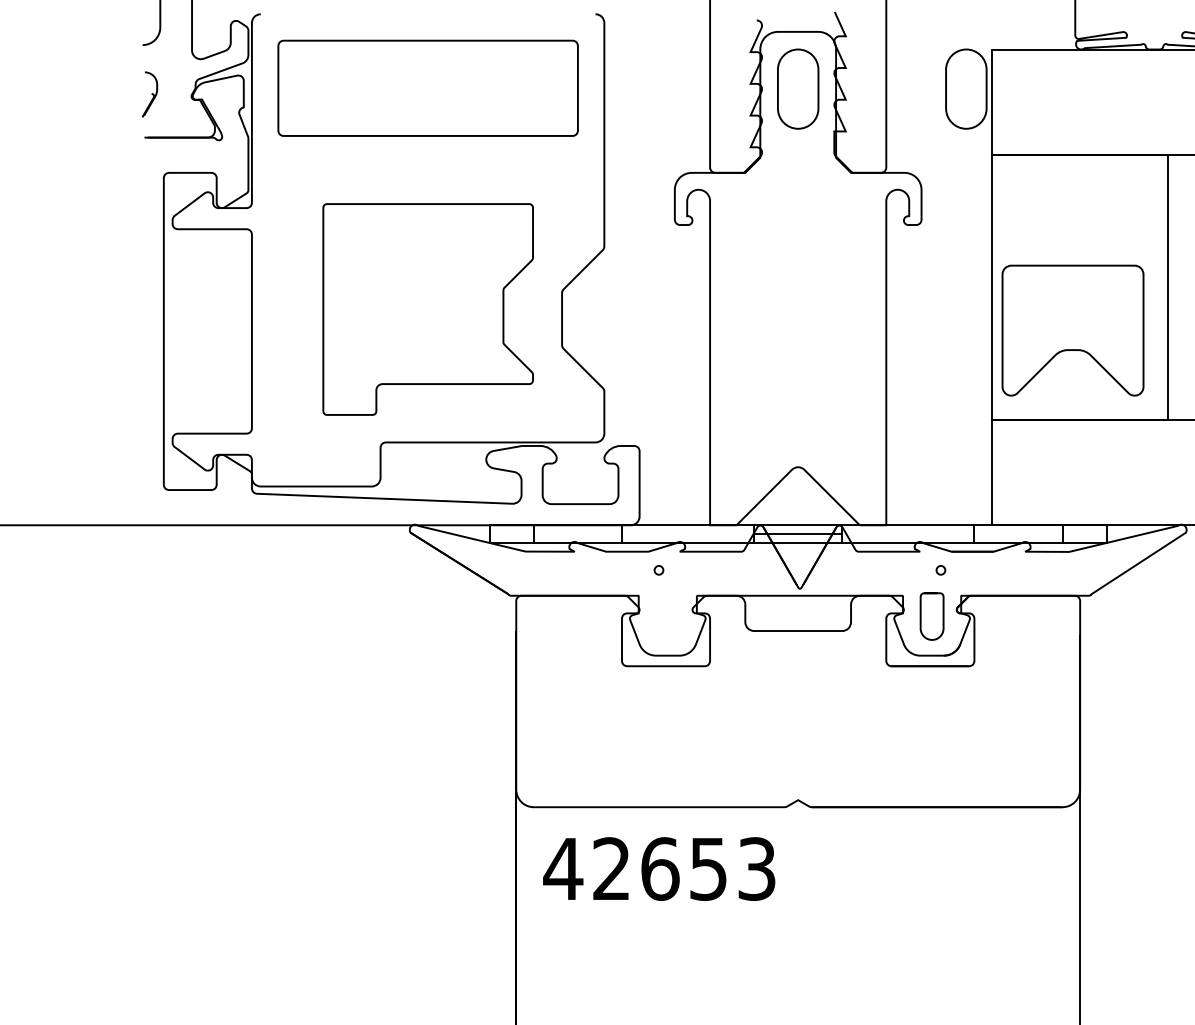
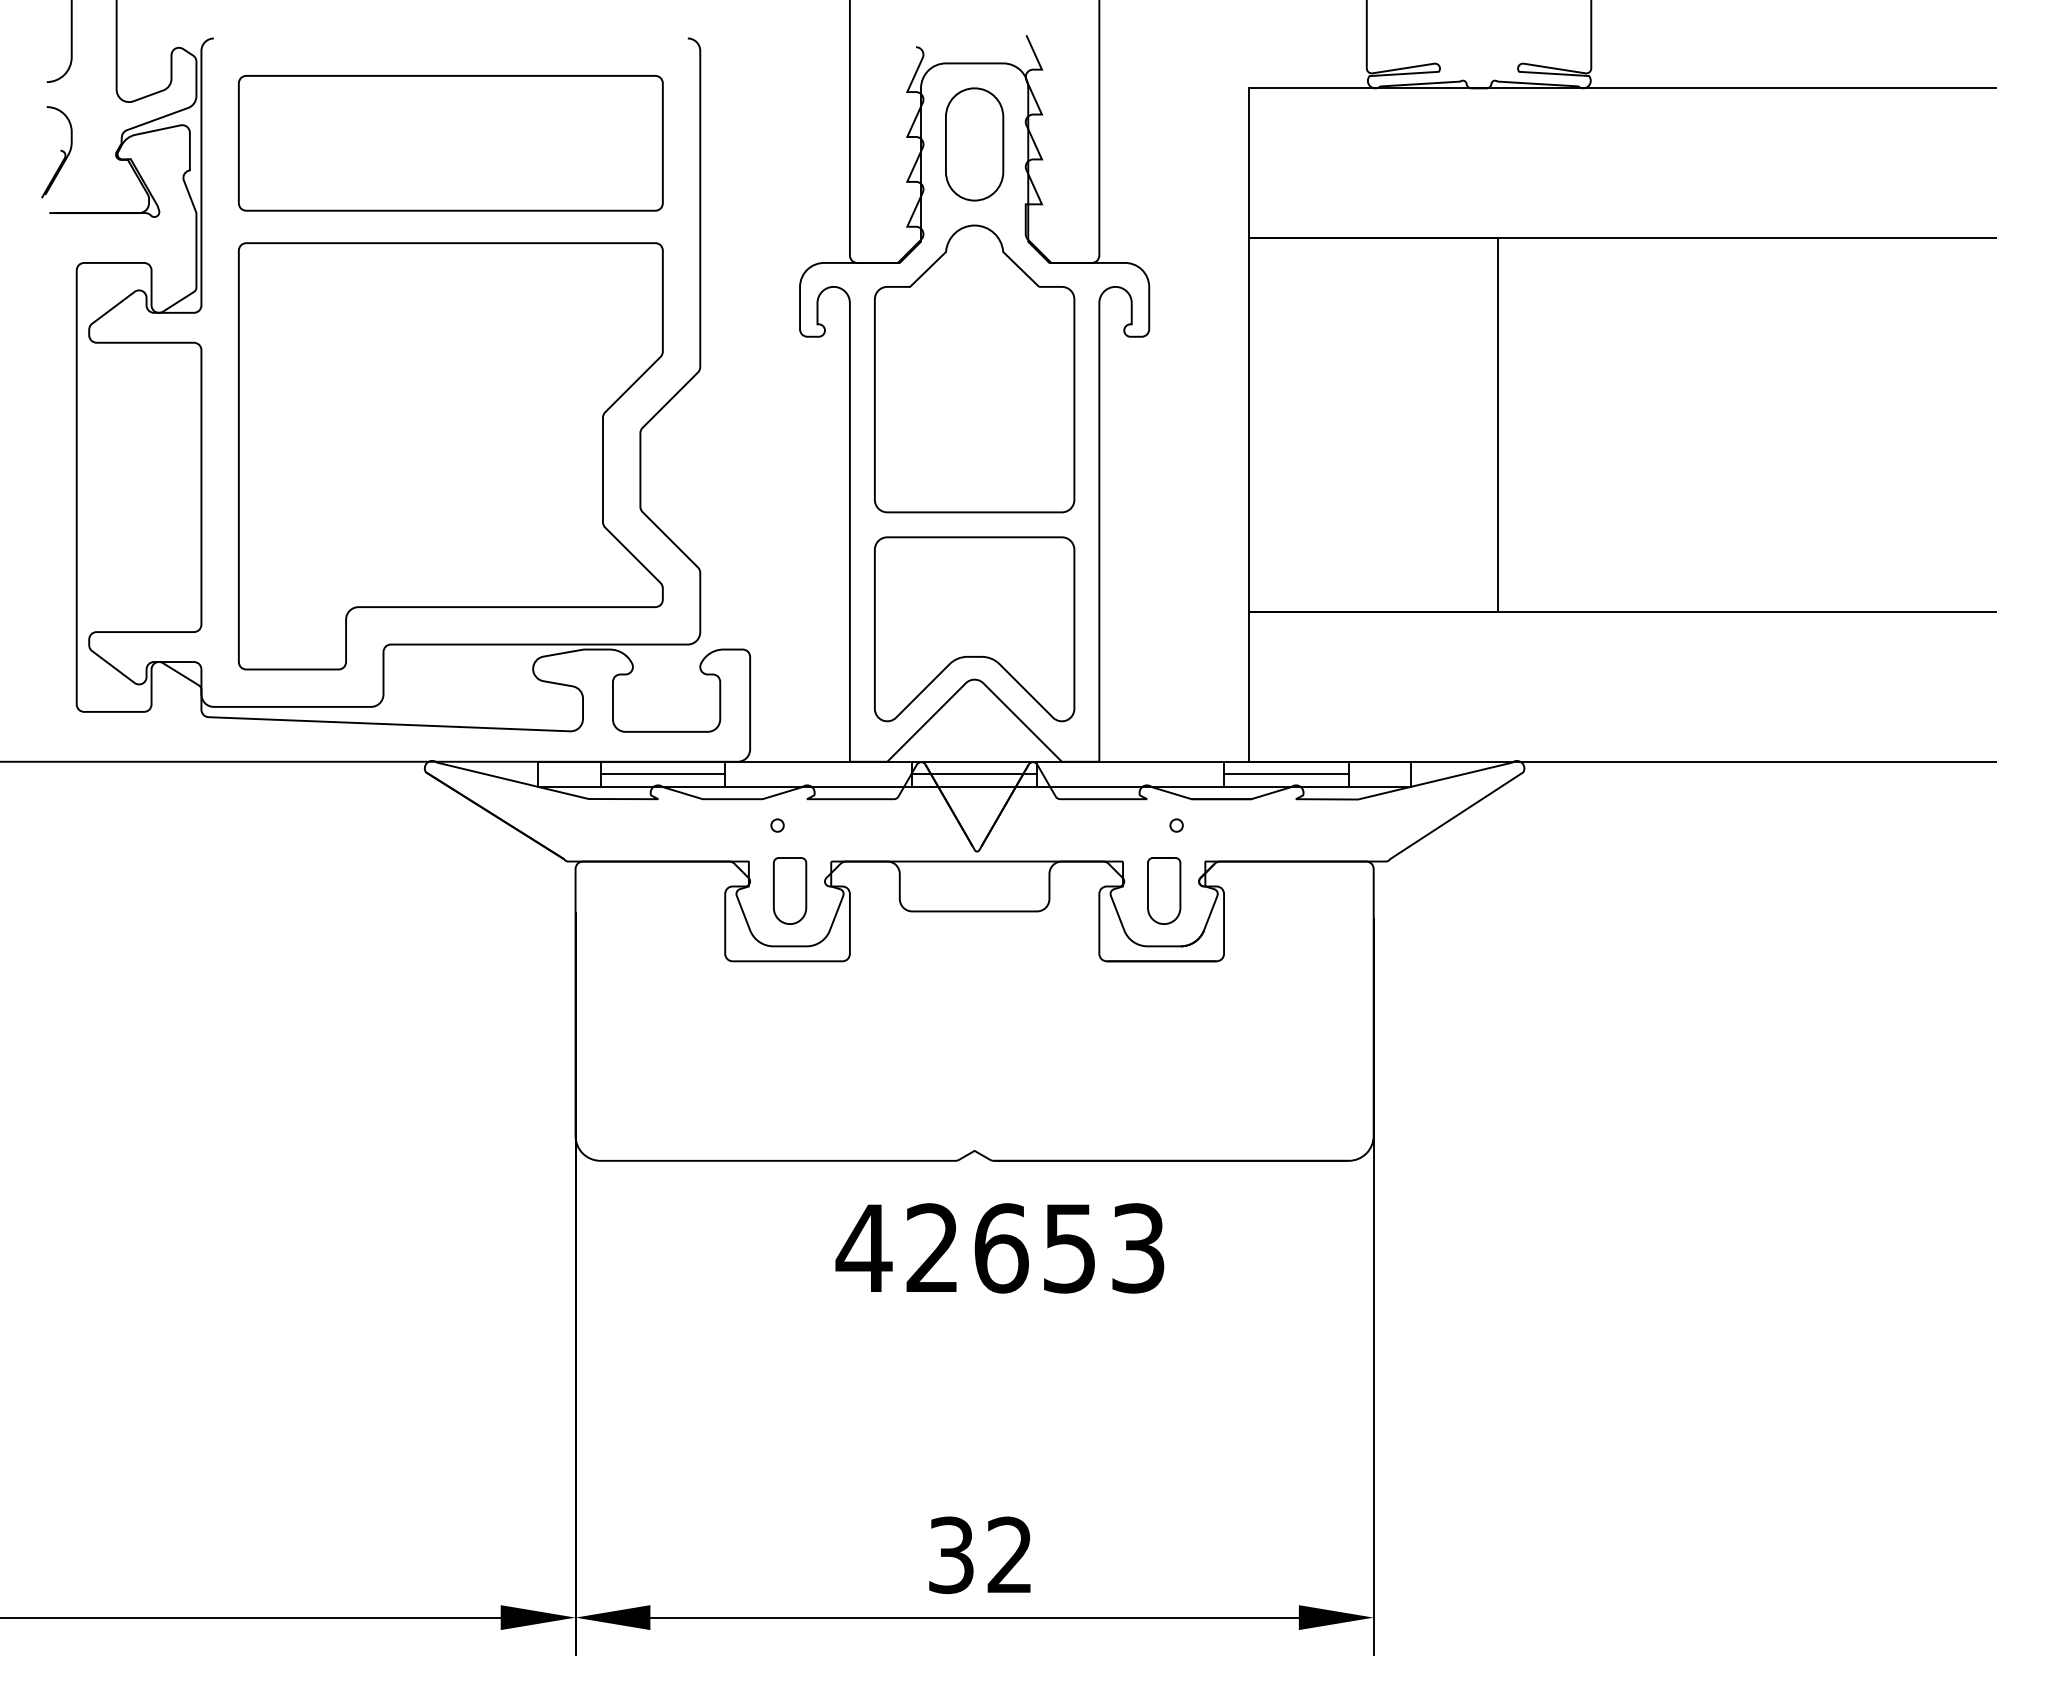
part: (966, 89) -> (1212, 144), removed
part: (149, 94) -> (56, 152), size x1.43
part: (798, 247) -> (974, 368), added
part: (427, 309) -> (450, 456), size x1.43
part: (1072, 330) -> (974, 629), moved
line: (577, 534) -> (662, 774), added
line: (1018, 534) -> (1286, 774), added
part: (668, 616) -> (790, 890), added
text: (658, 869) -> (999, 1248), moved

